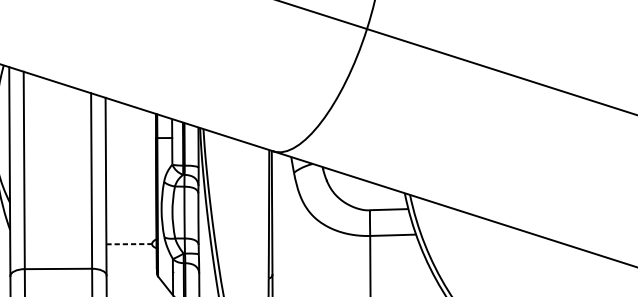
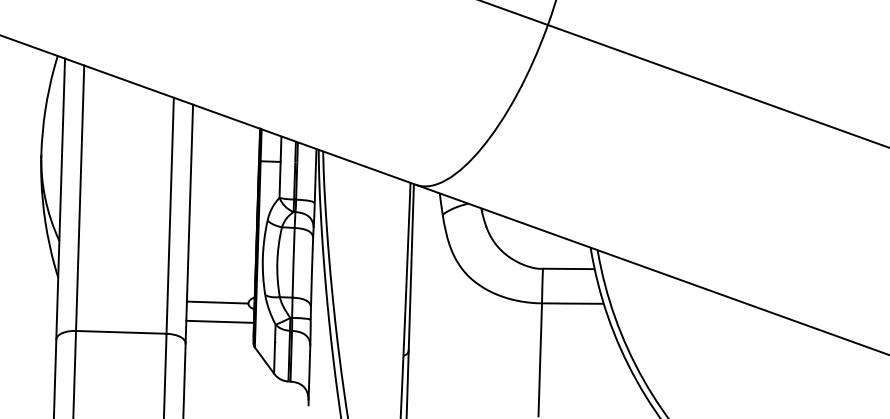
line: (129, 244) -> (217, 302), dashed -> solid
line: (131, 258) -> (220, 321), added

